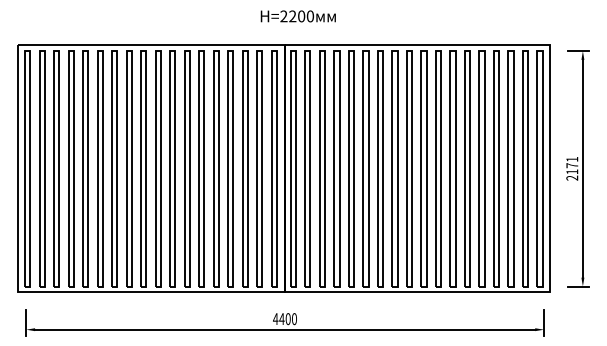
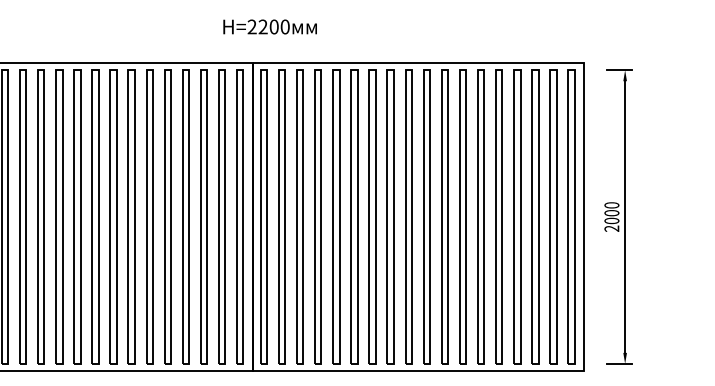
text: (572, 165) -> (612, 212), 2171 -> 2000

